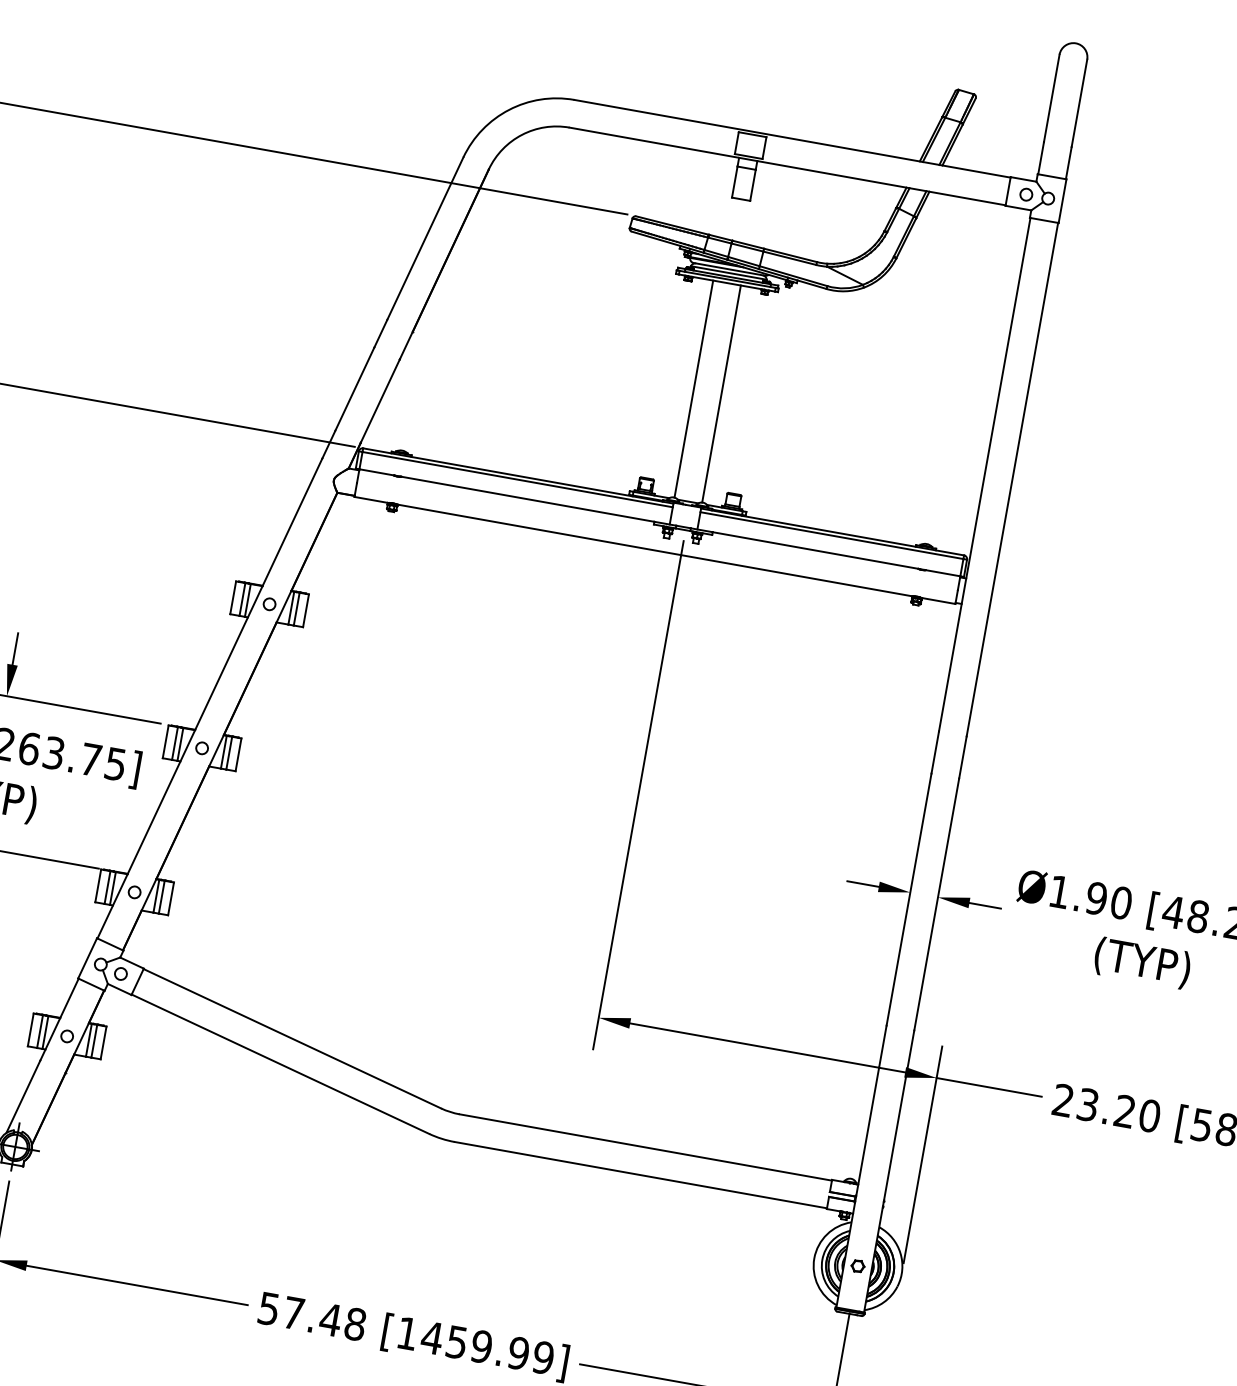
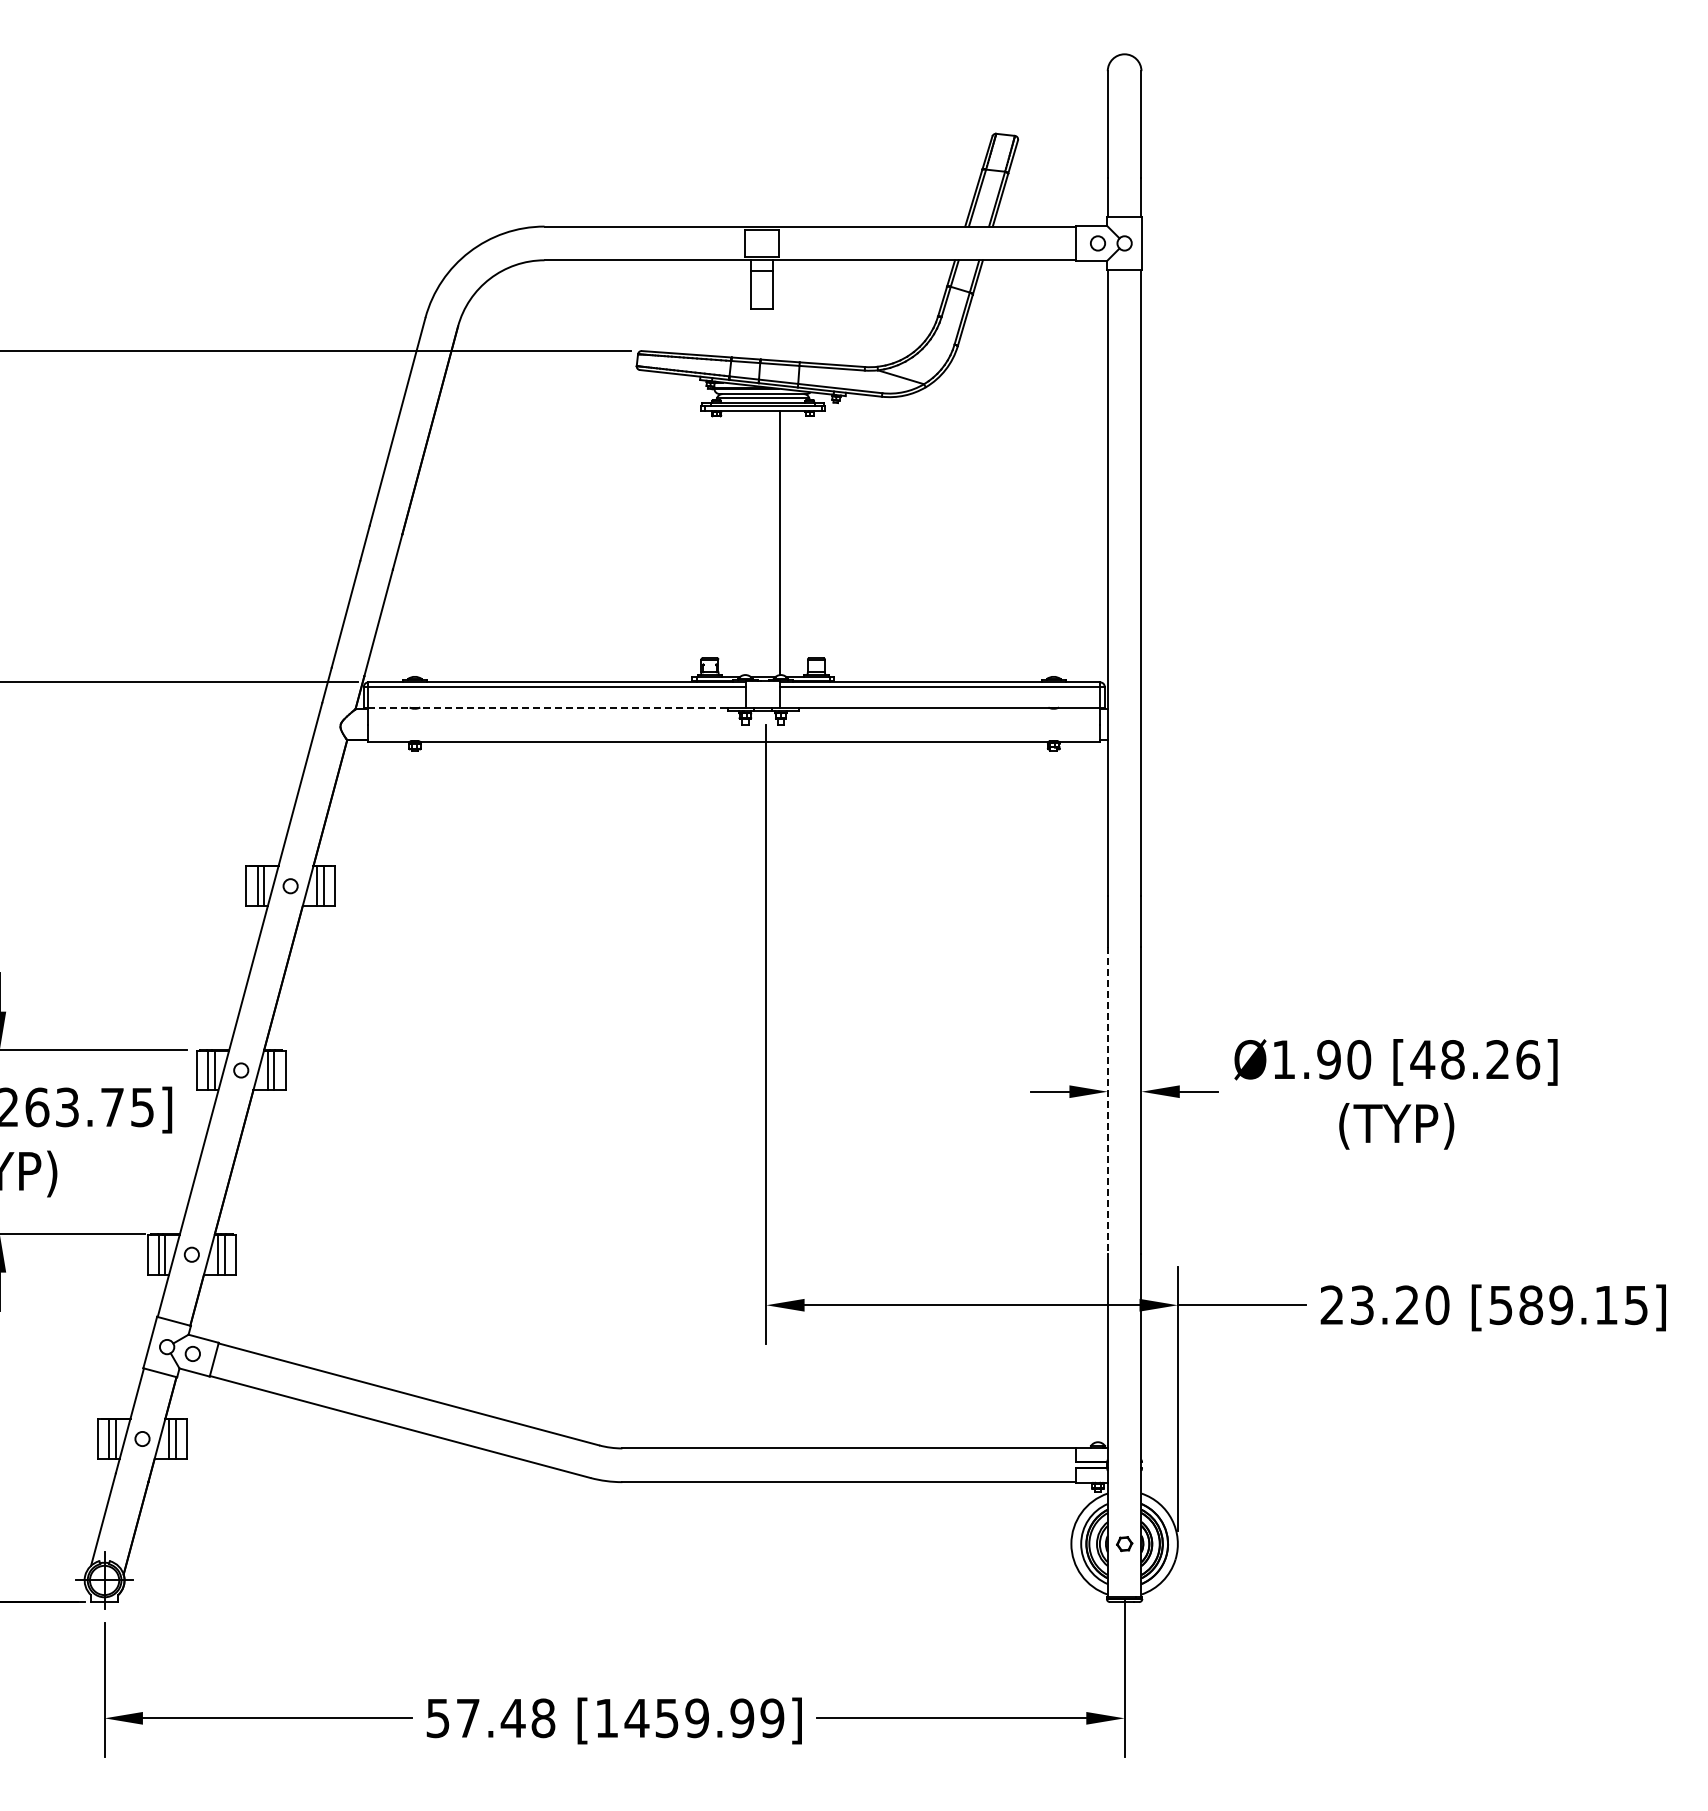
line: (694, 388) -> (746, 542), removed
line: (507, 495) -> (548, 707), solid -> dashed
line: (908, 899) -> (1107, 1100), solid -> dashed

